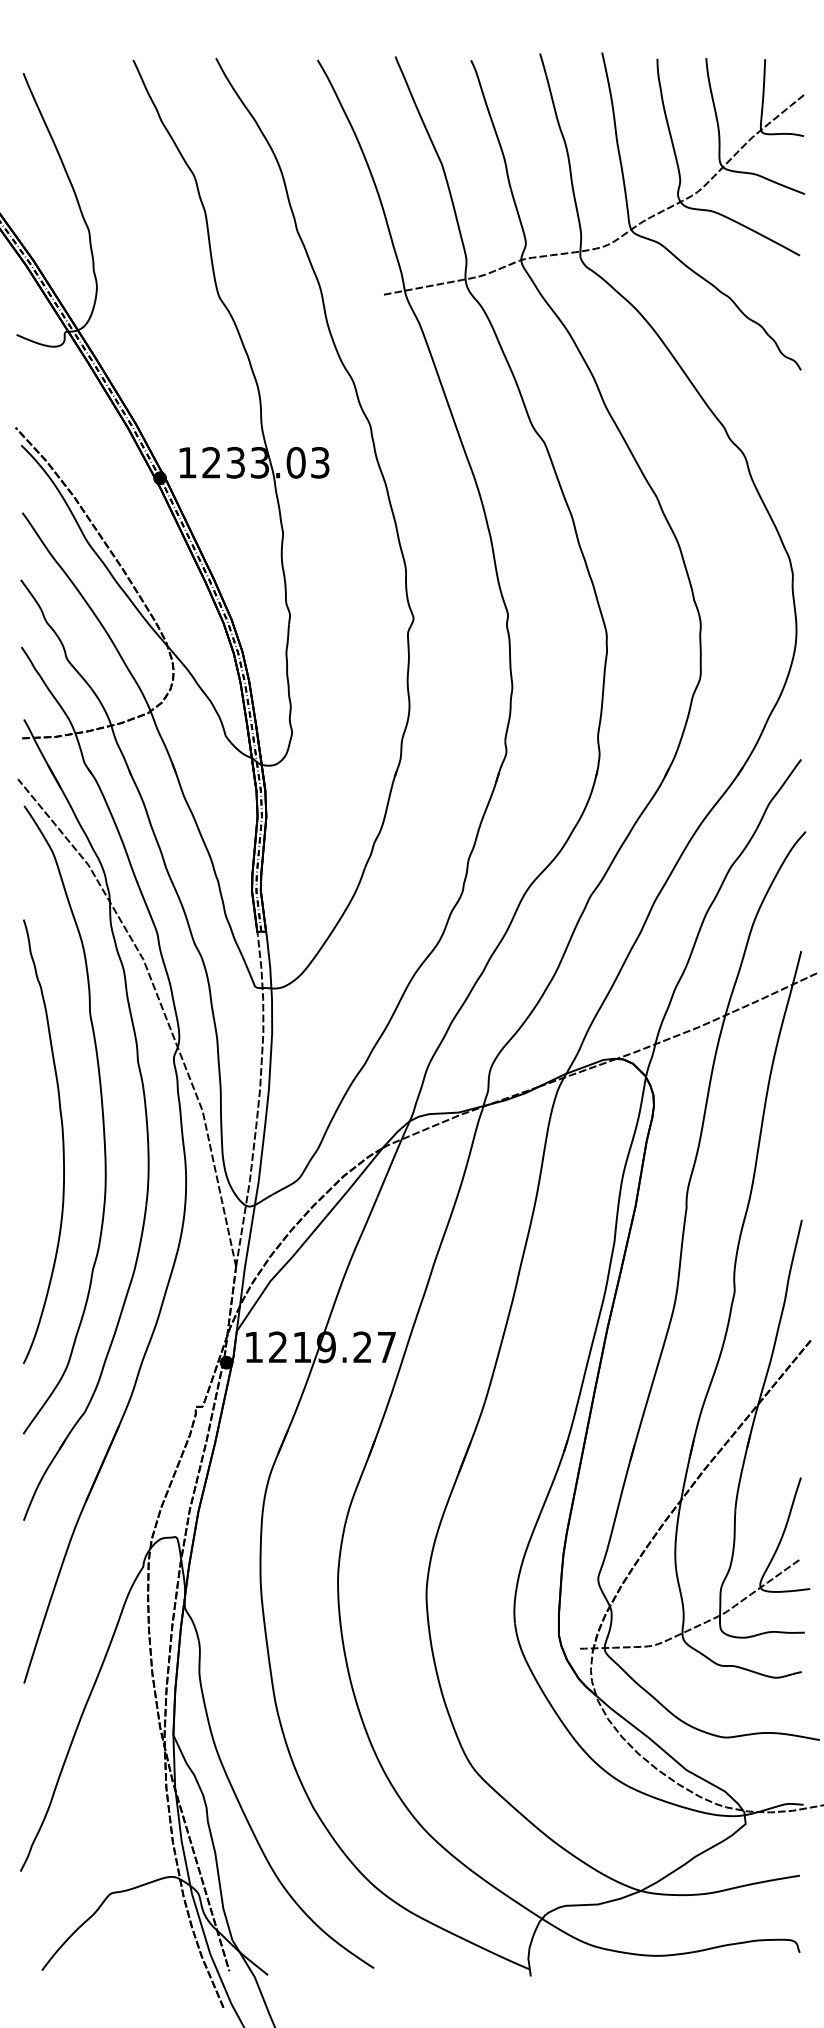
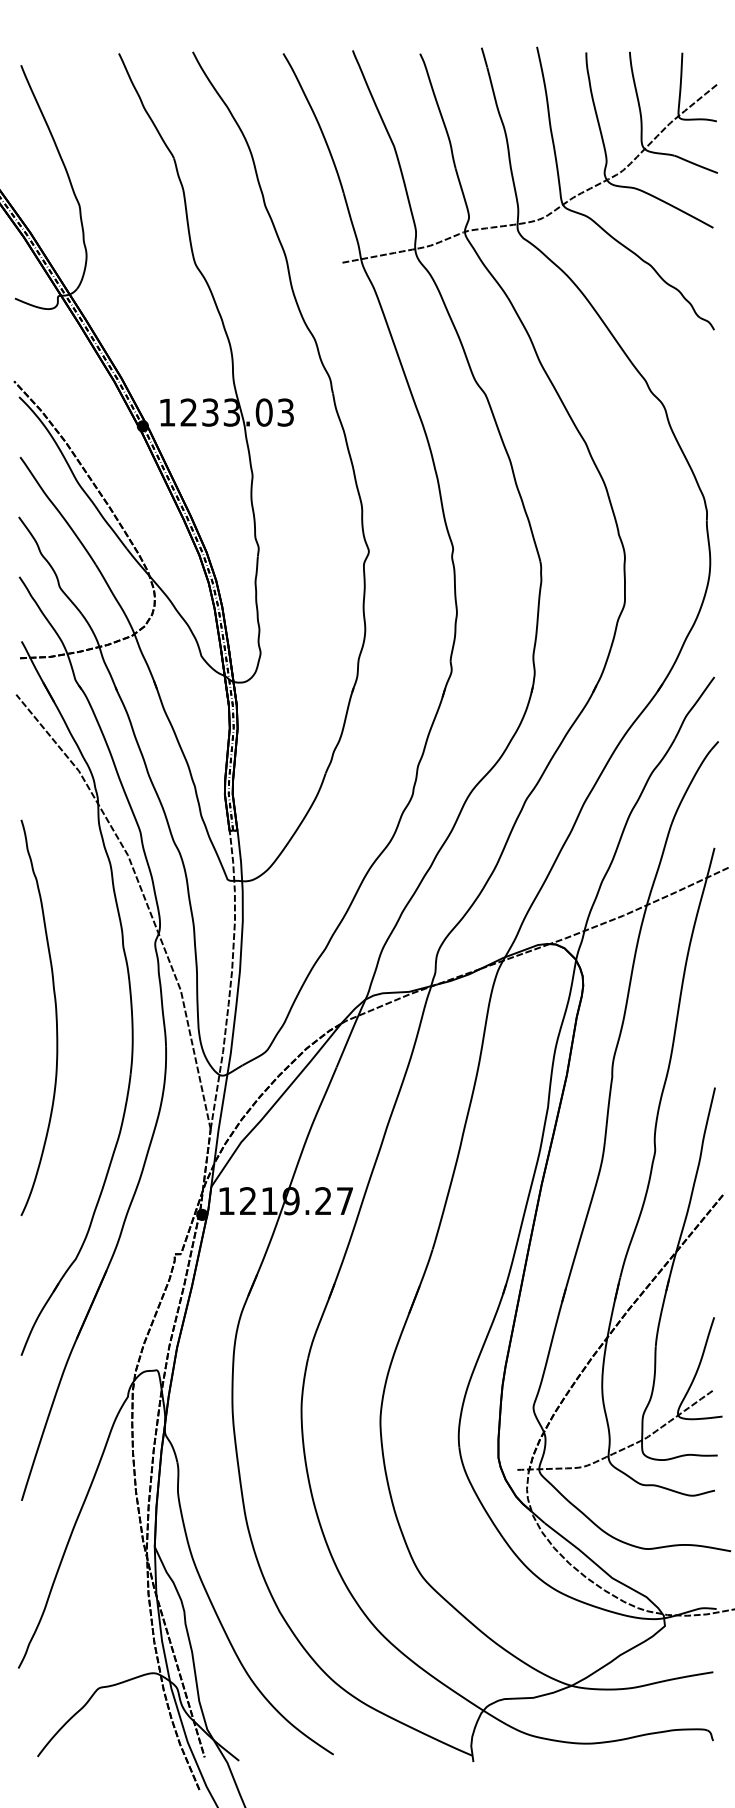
part: (101, 1111) -> (90, 990), removed

